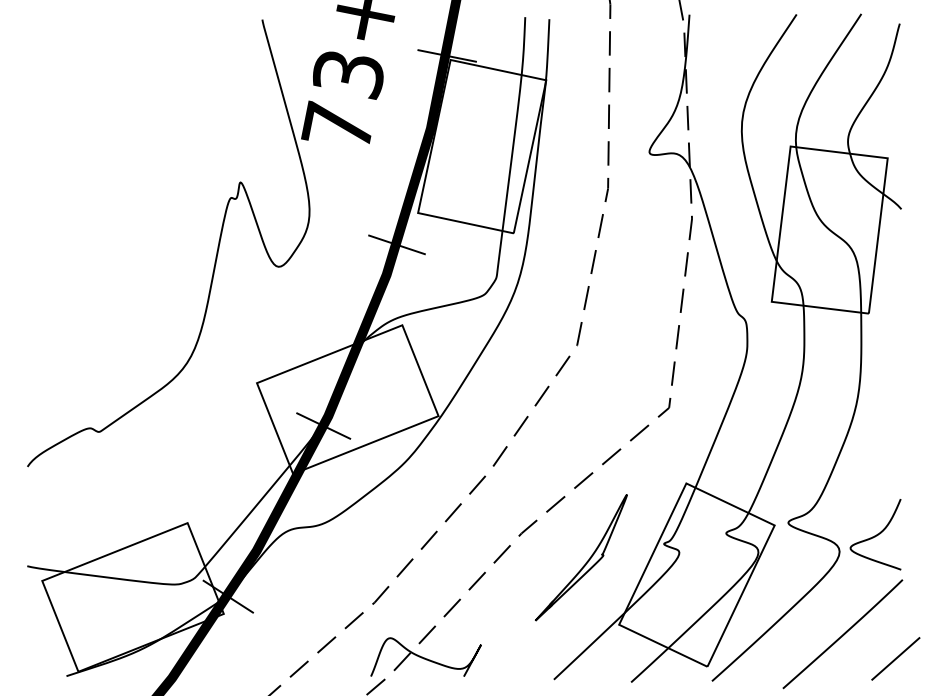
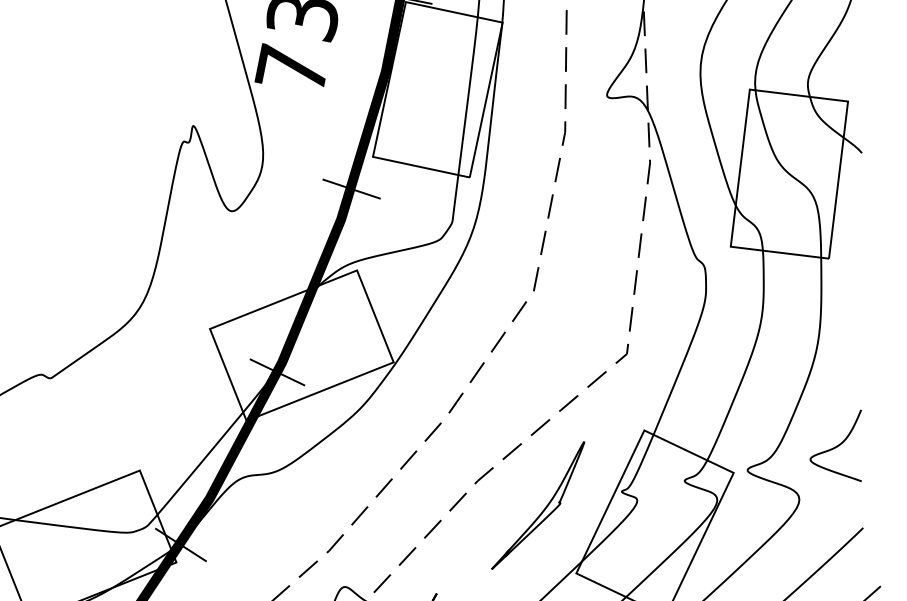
curve: (876, 534) -> (836, 445), moved

